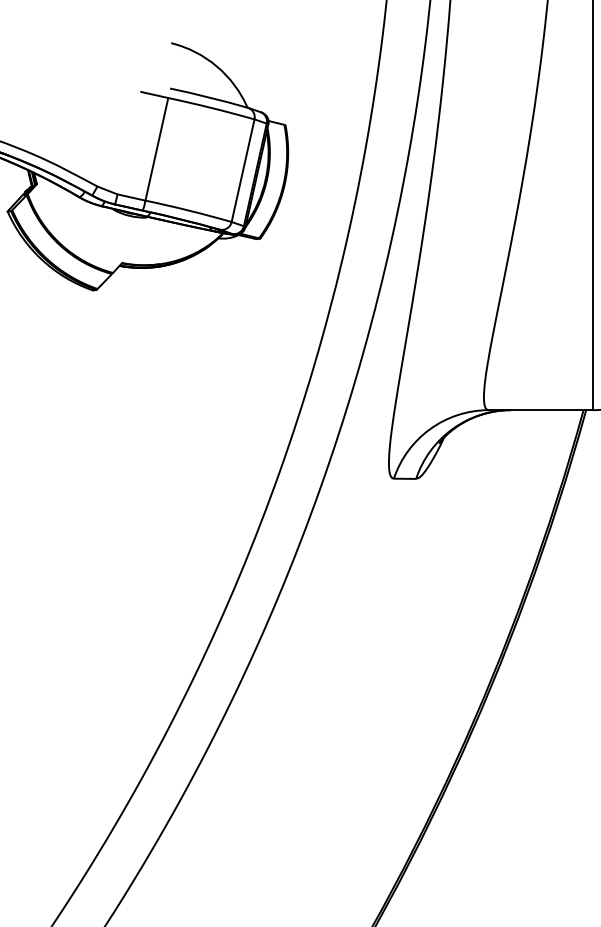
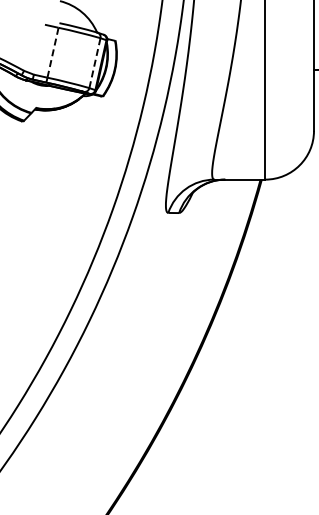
line: (157, 148) -> (53, 52), solid -> dashed
line: (242, 171) -> (94, 63), solid -> dashed

